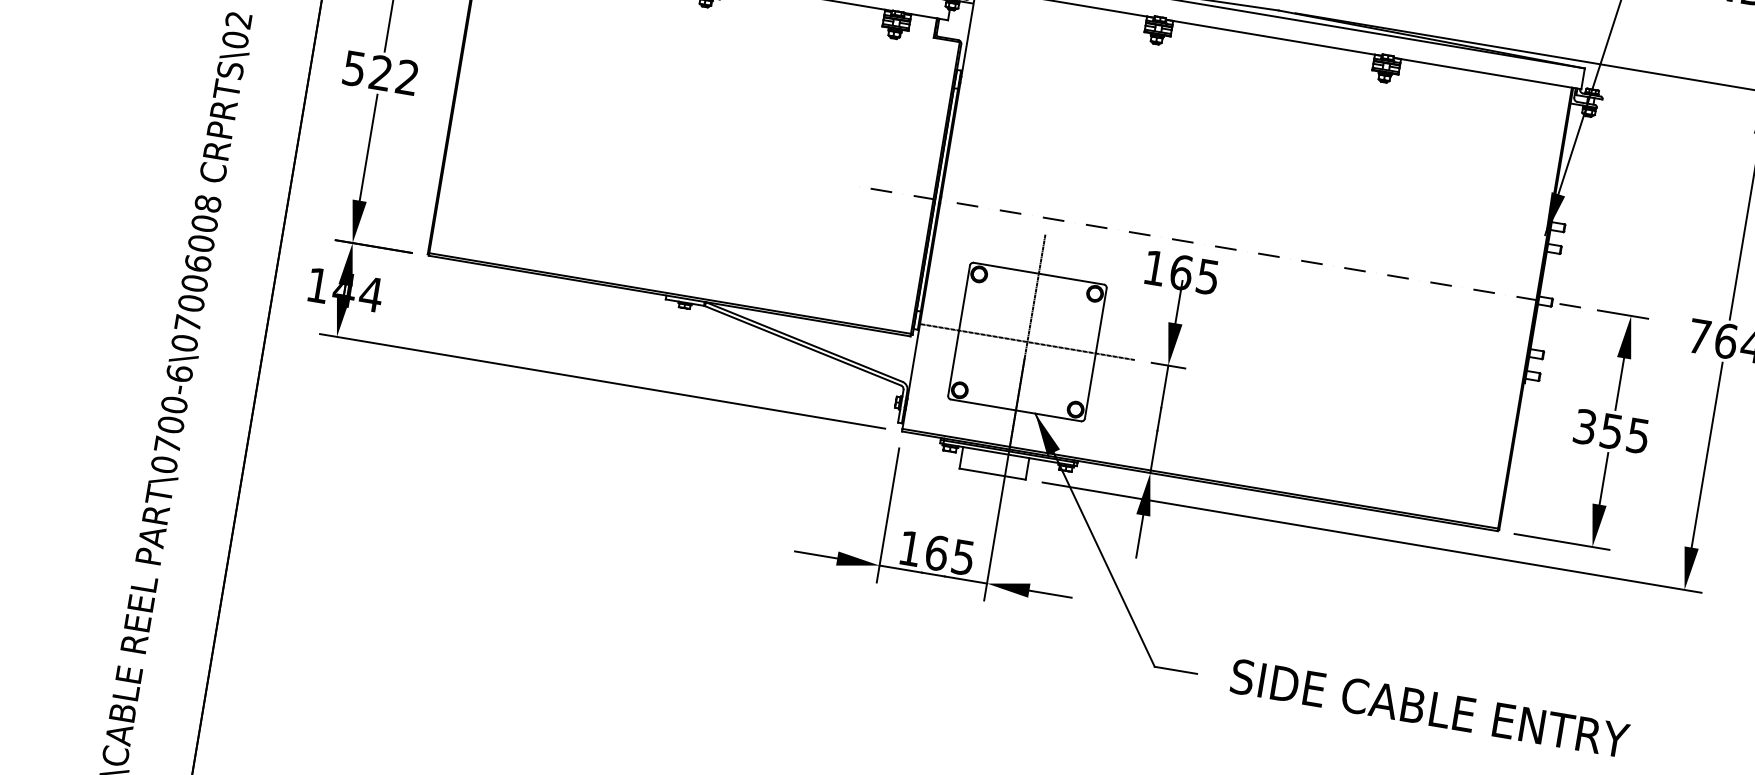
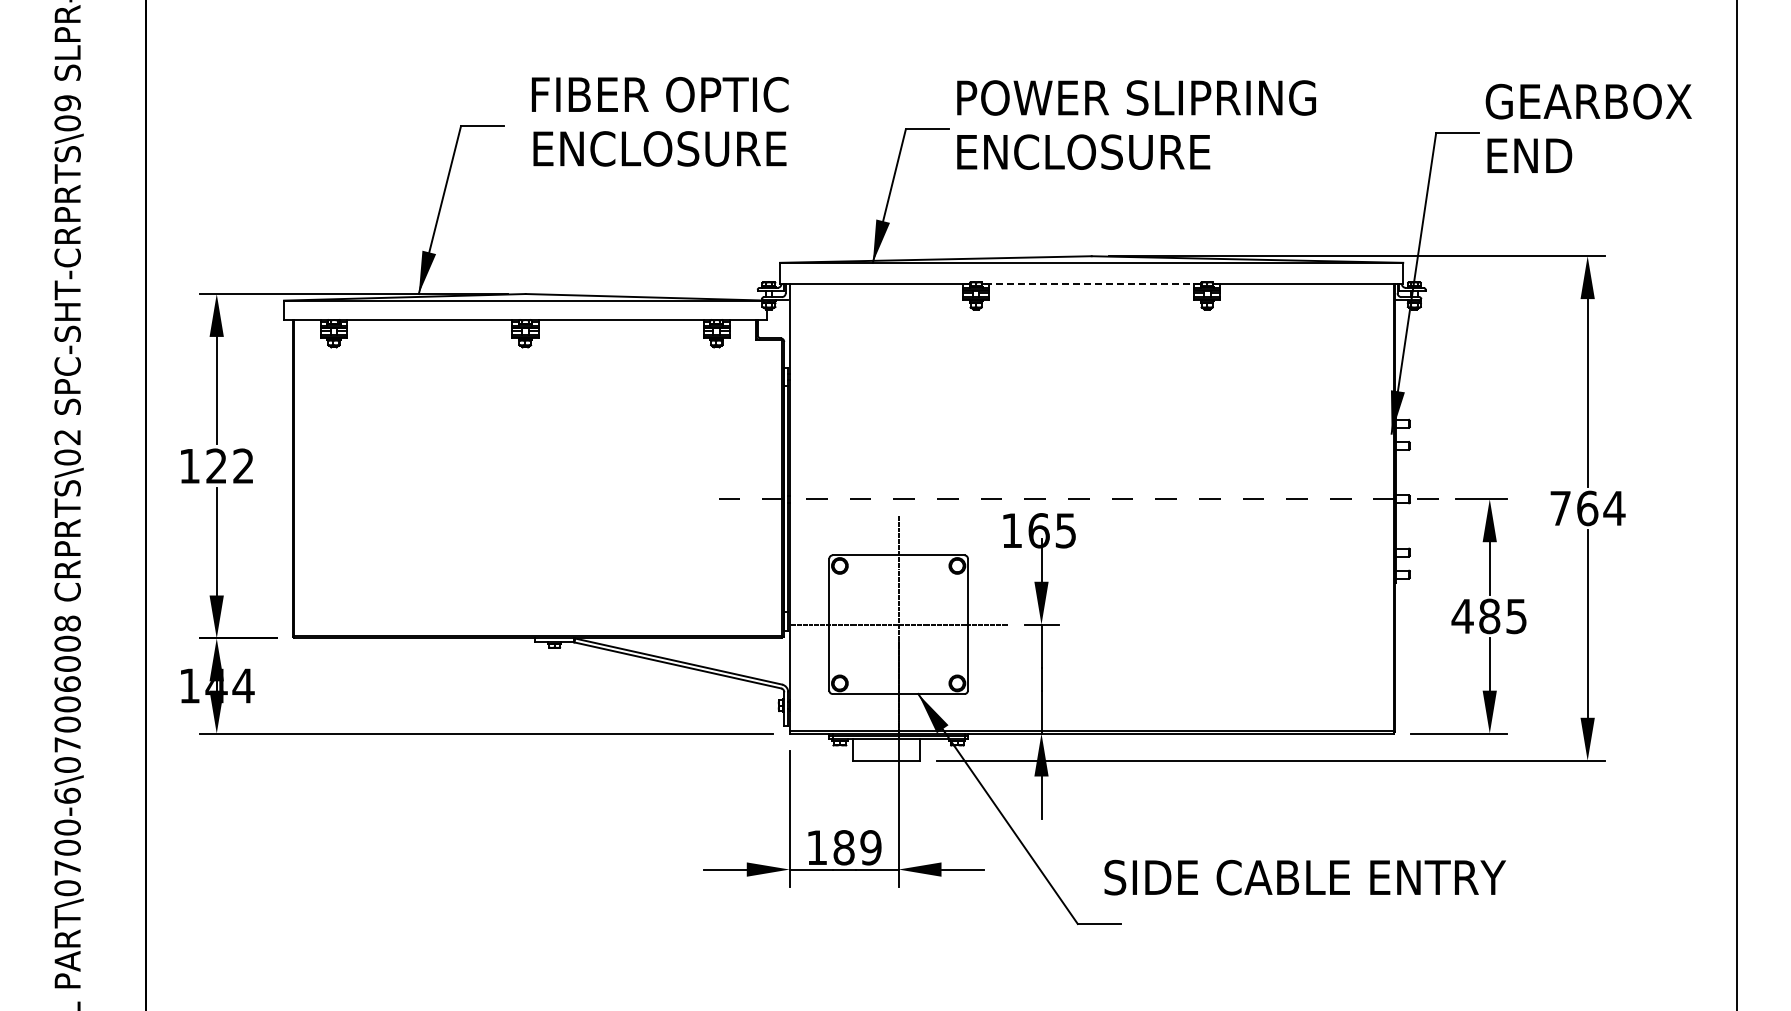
line: (1273, 37) -> (1091, 283), solid -> dashed
text: (354, 68) -> (189, 466), 522 -> 122
text: (1597, 429) -> (1475, 616), 355 -> 485
text: (950, 555) -> (857, 847), 165 -> 189
text: (1429, 708) -> (1304, 877), moved

